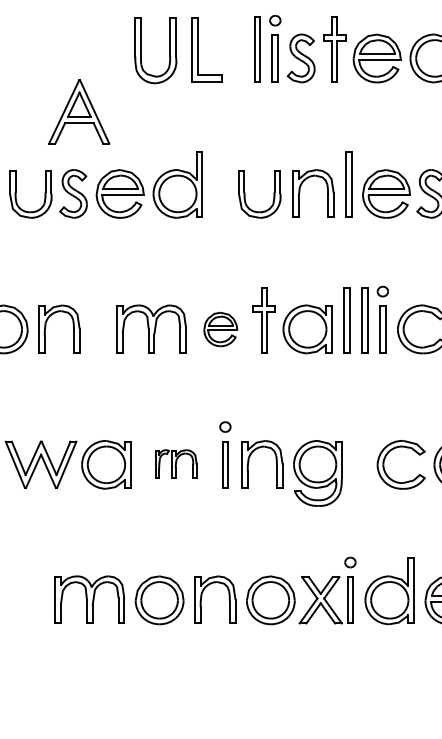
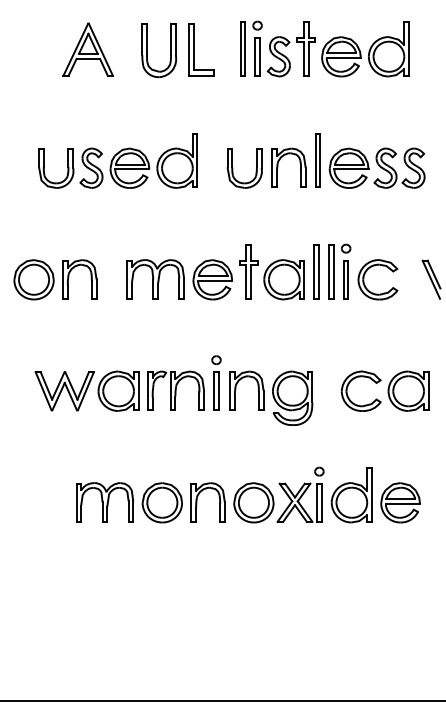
part: (78, 111) -> (87, 49), moved
part: (220, 329) -> (212, 279), size x1.43
part: (175, 463) -> (175, 390), size x1.67

